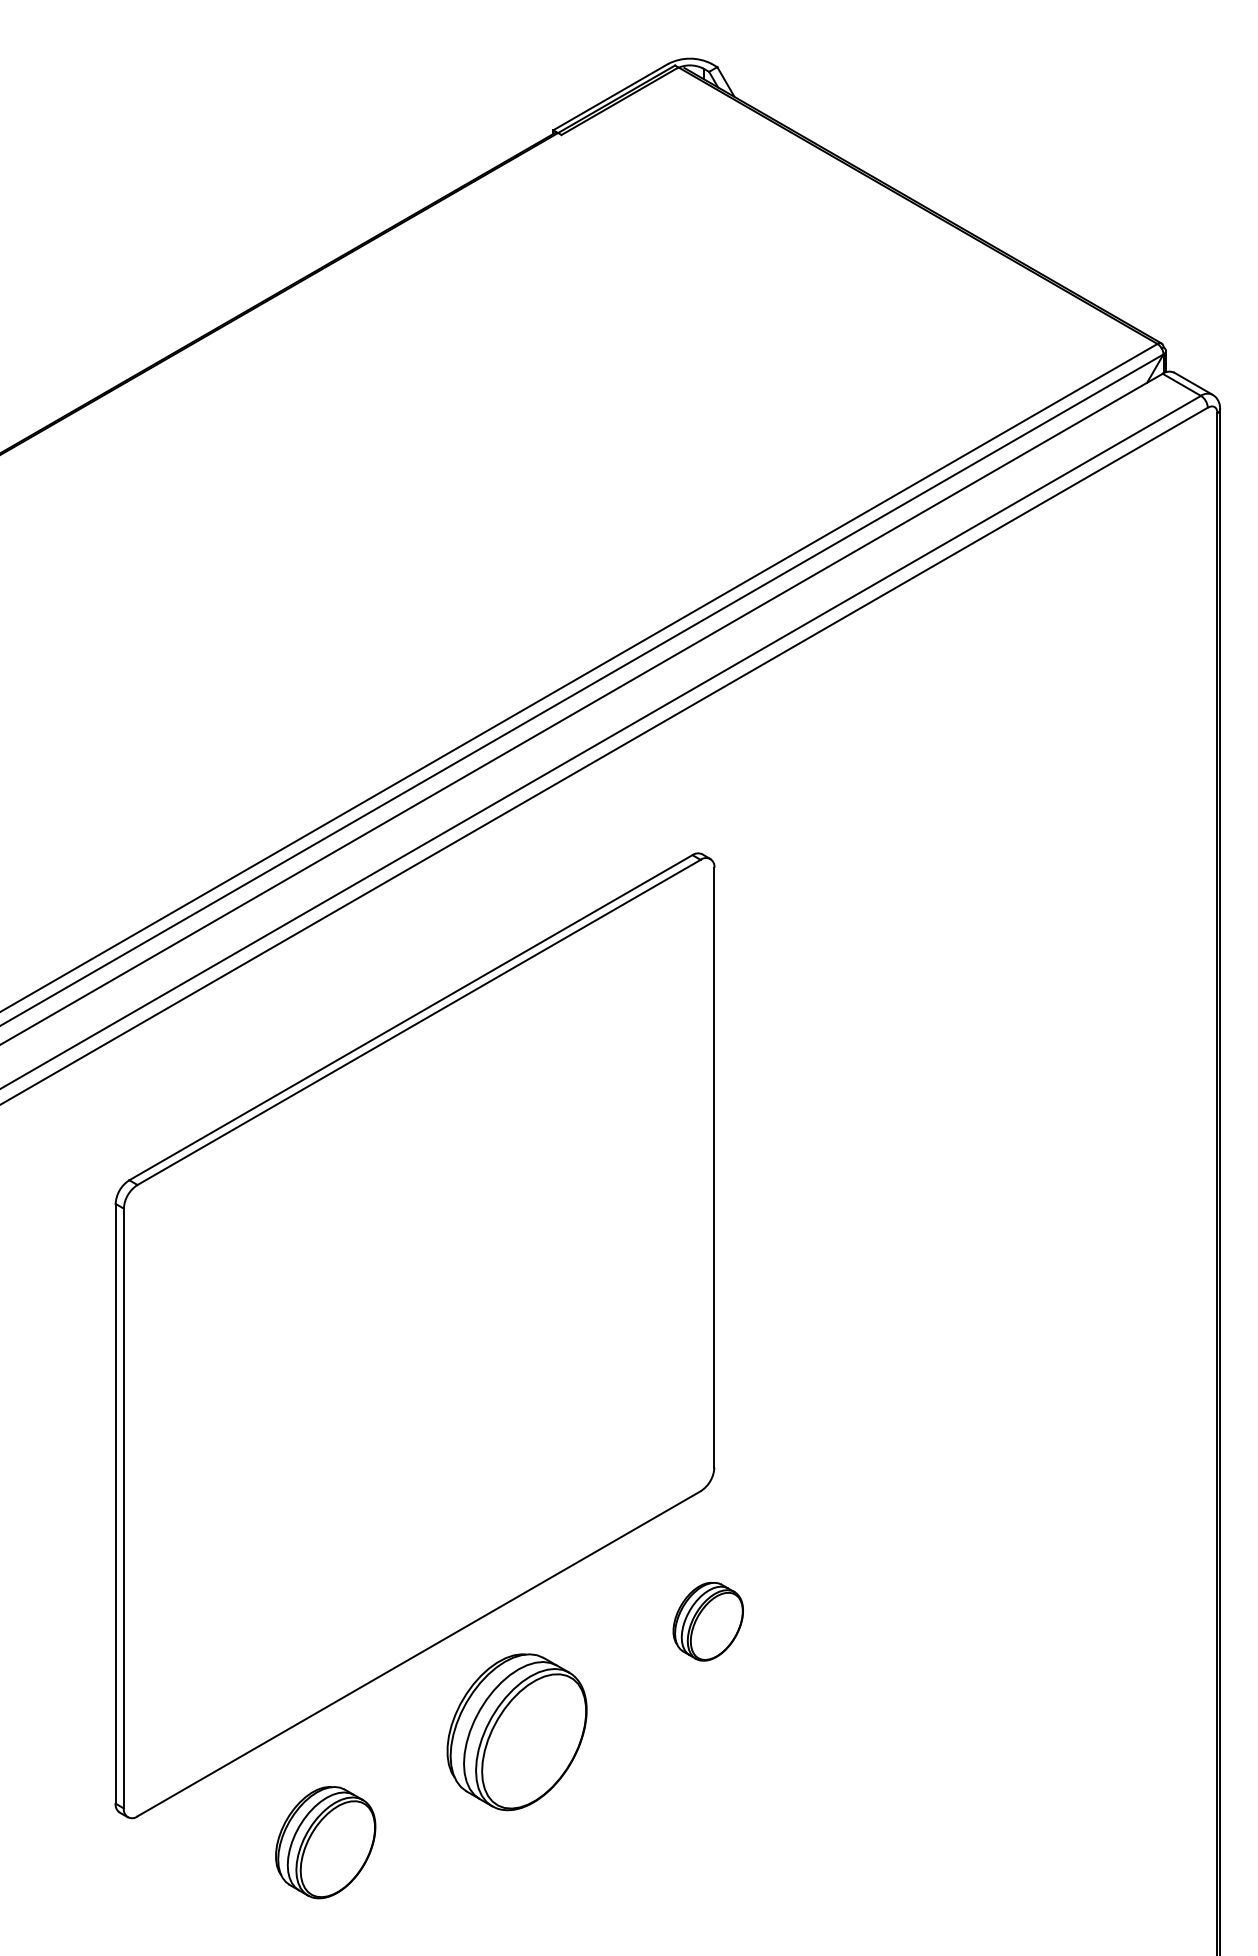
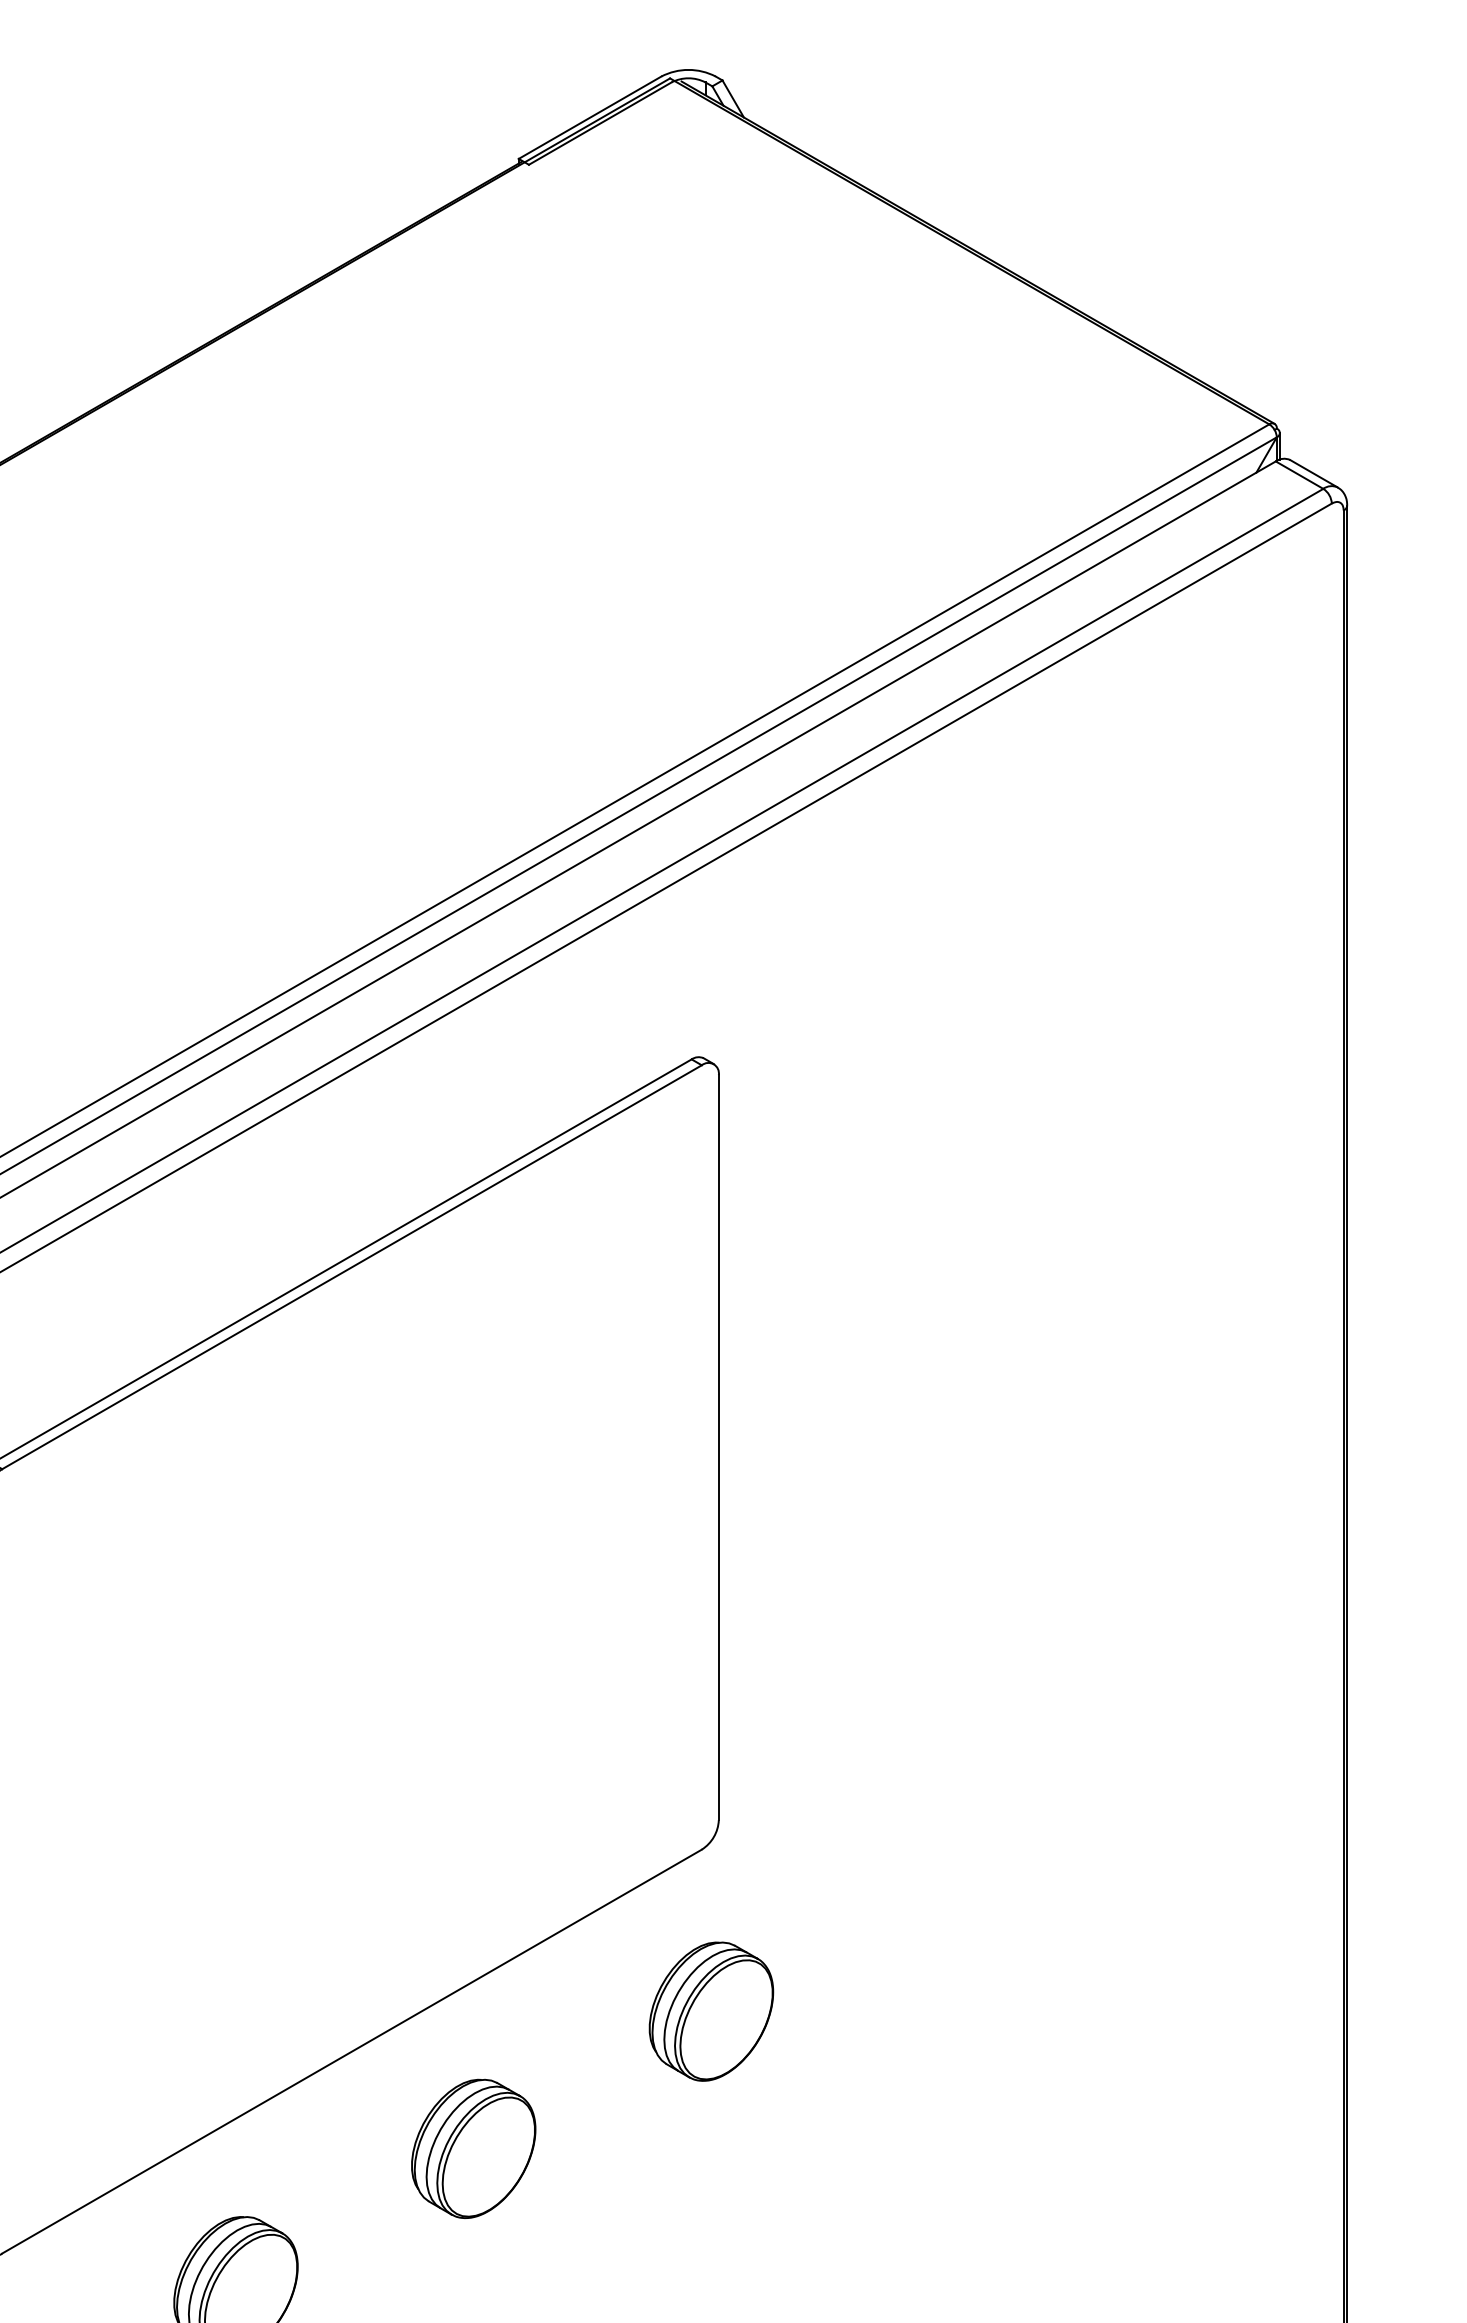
part: (707, 1621) -> (710, 2011), size x1.43
part: (516, 1731) -> (473, 2148), size x0.71

